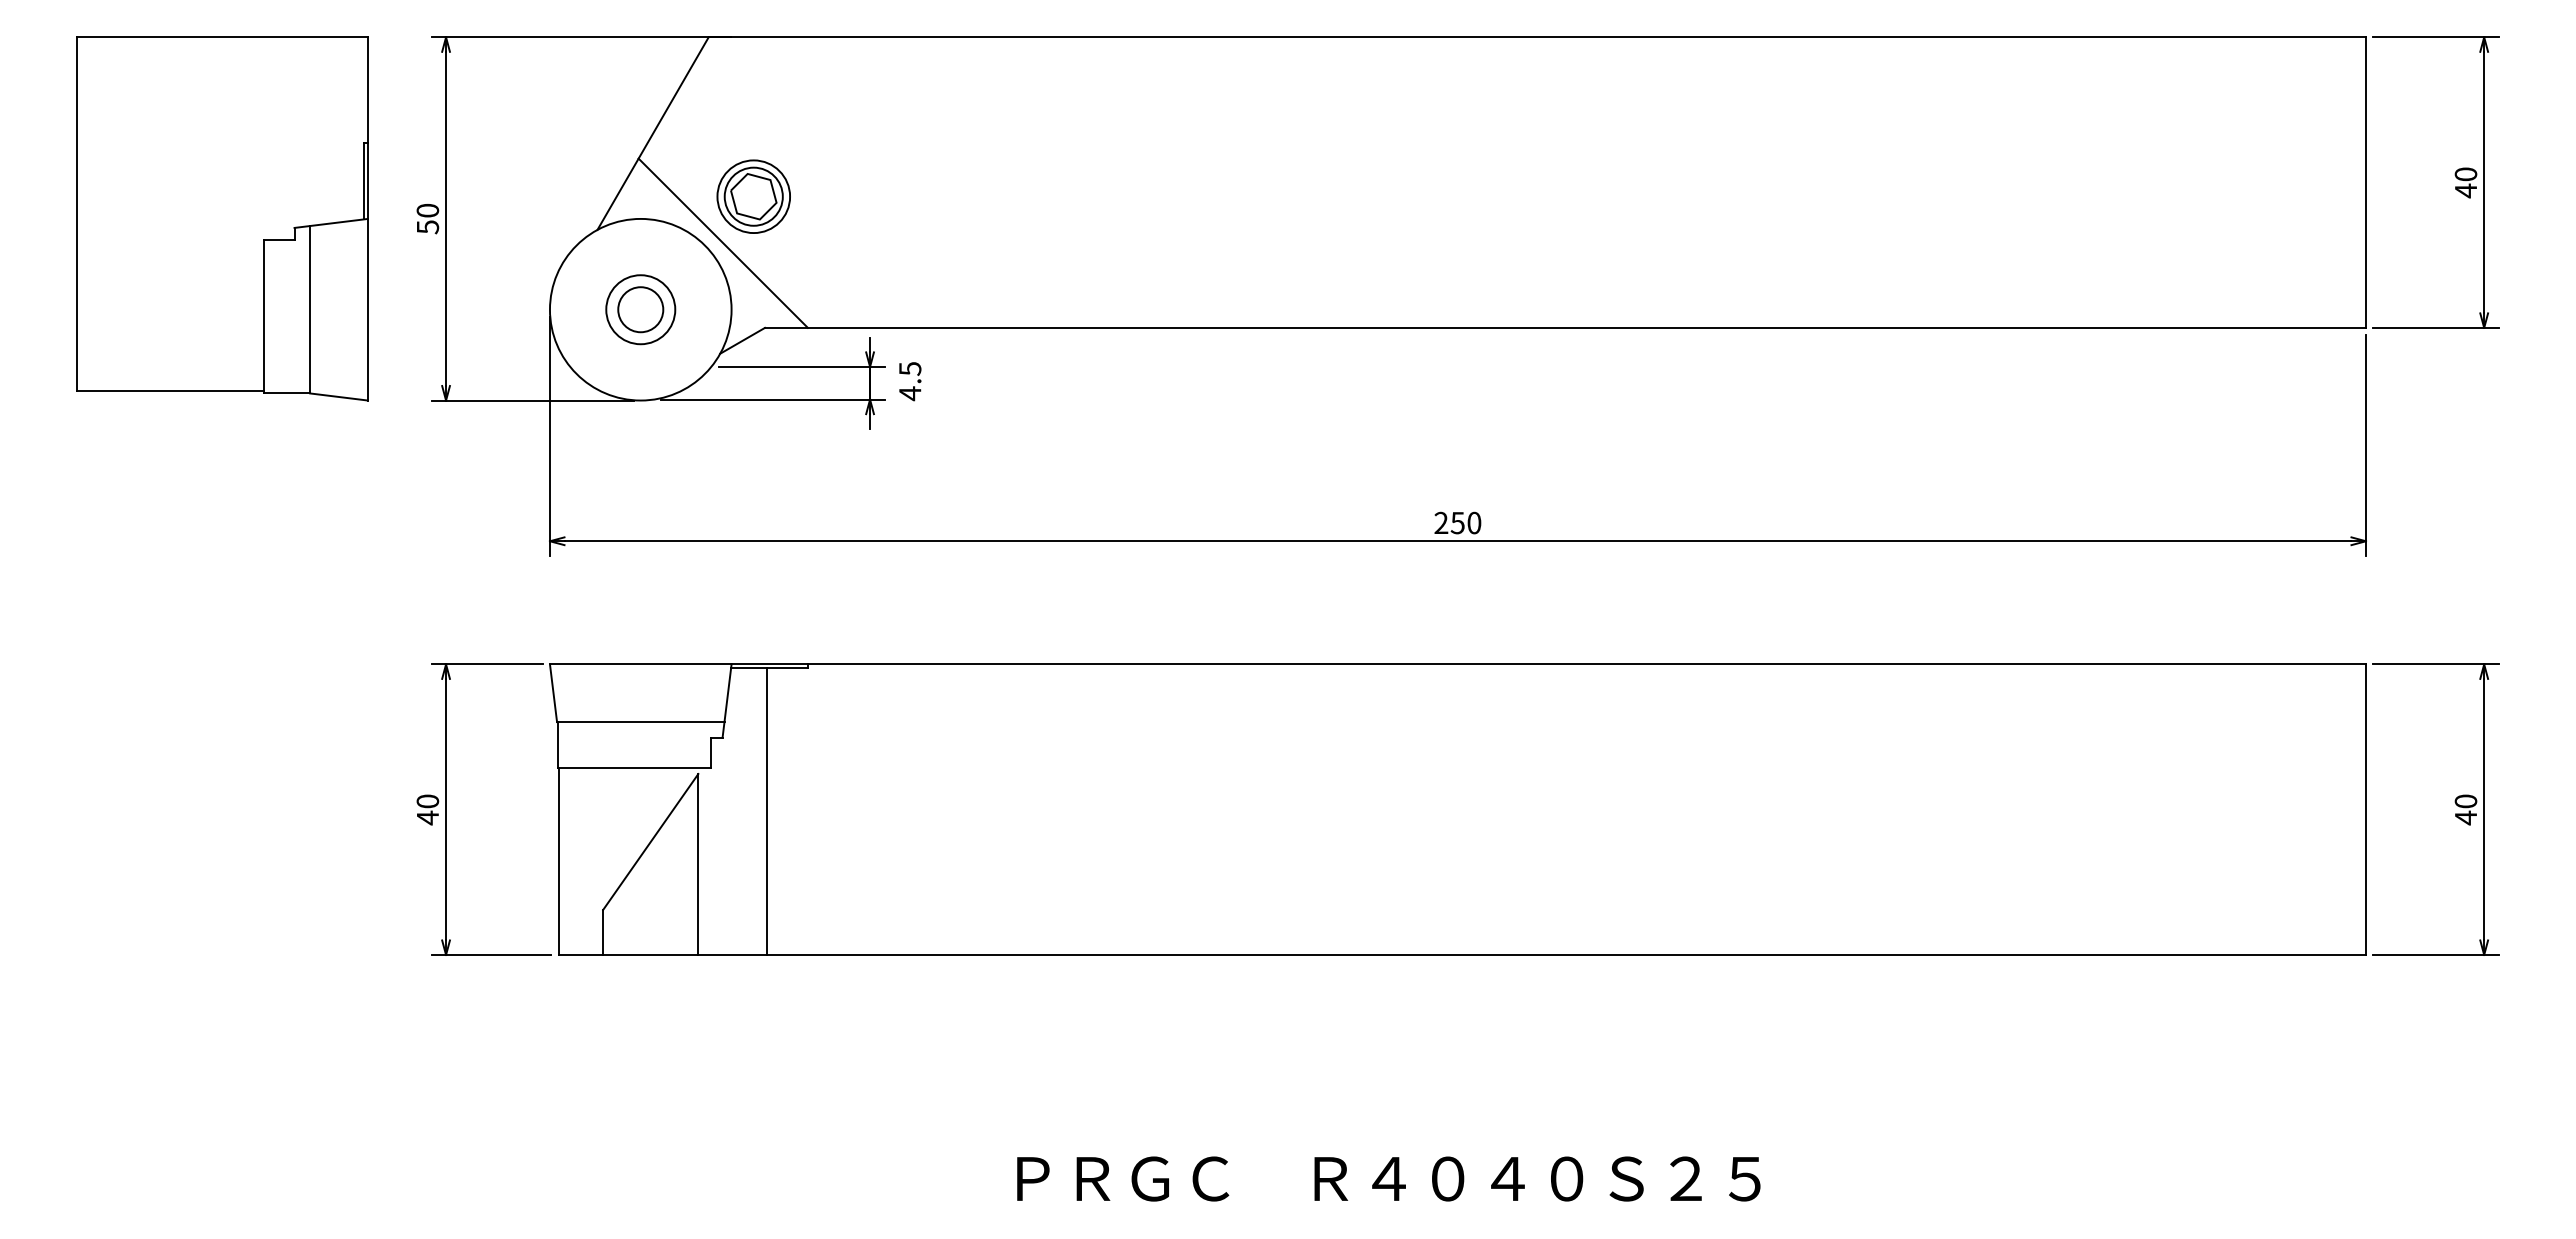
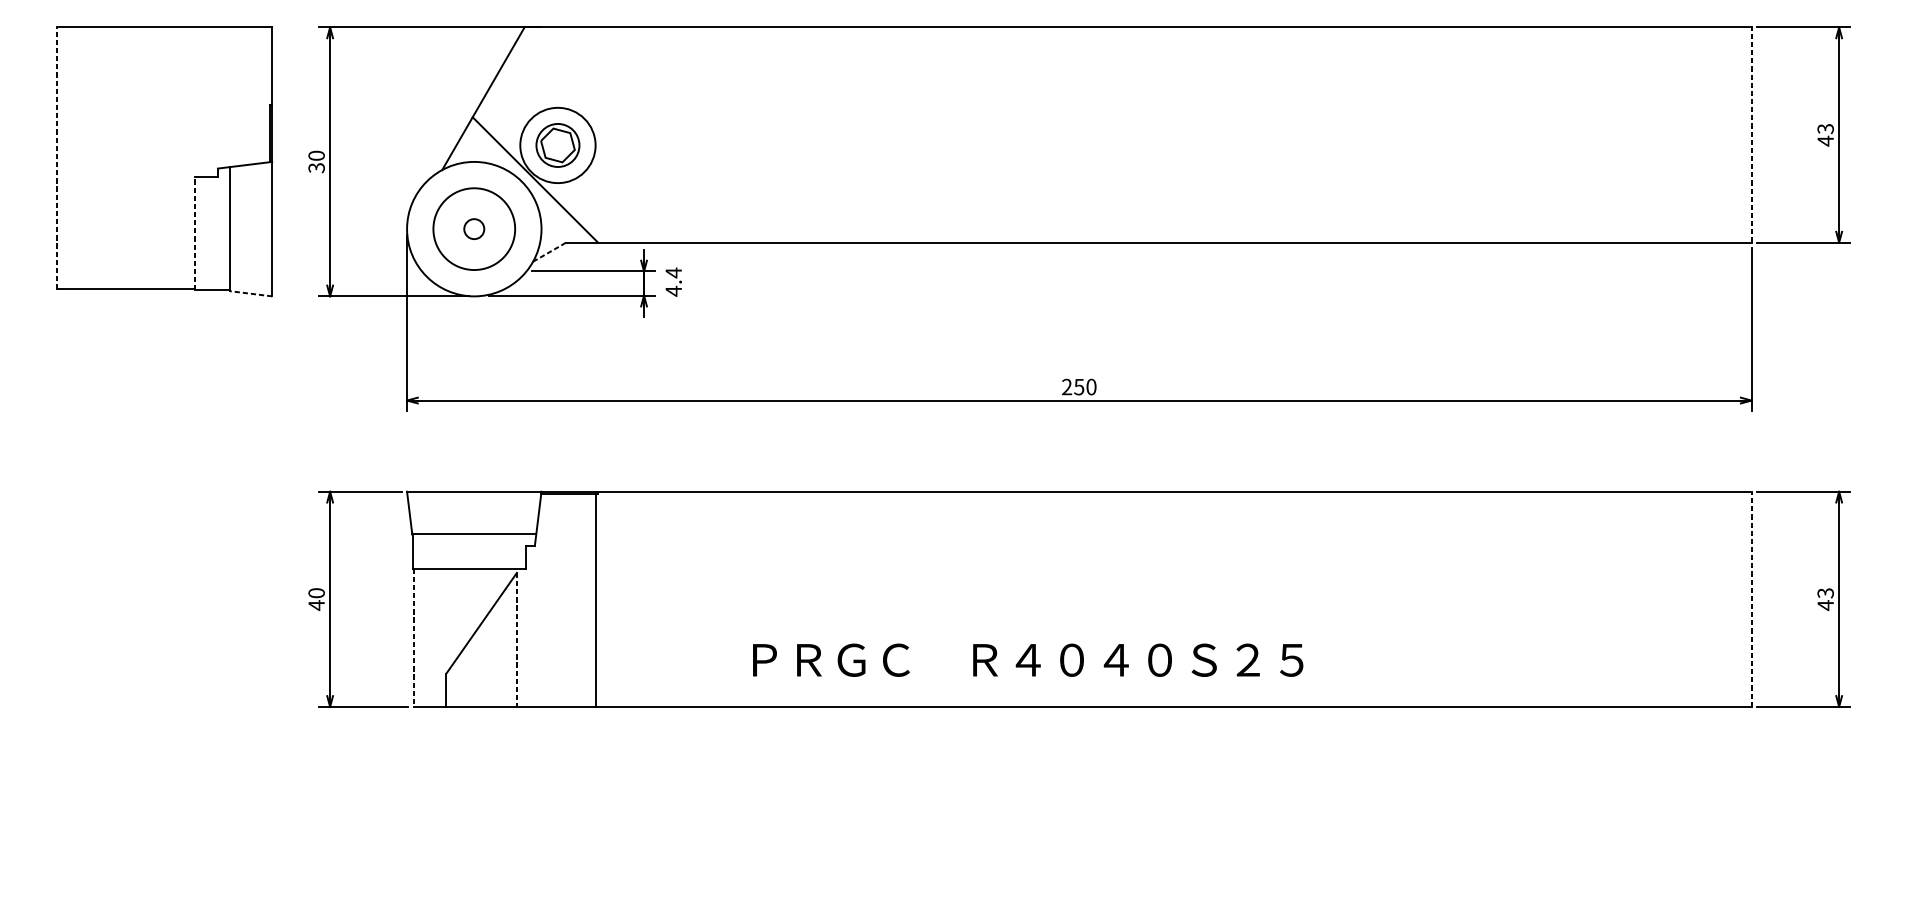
text: (2466, 174) -> (1826, 129), 40 -> 43
line: (2365, 182) -> (1751, 134), solid -> dashed
circle: (753, 196) -> (557, 145), size x1.4
line: (77, 214) -> (57, 158), solid -> dashed
text: (427, 226) -> (316, 167), 50 -> 30
circle: (640, 309) -> (474, 228), size x0.6
circle: (640, 309) -> (474, 228), size x1.6
line: (264, 315) -> (195, 233), solid -> dashed
line: (742, 340) -> (549, 251), solid -> dashed
text: (910, 368) -> (673, 272), 4.5 -> 4.4
line: (338, 396) -> (250, 293), solid -> dashed
text: (2466, 801) -> (1826, 593), 40 -> 43
line: (2365, 809) -> (1751, 599), solid -> dashed
line: (766, 811) -> (595, 600), moved
line: (559, 862) -> (414, 638), solid -> dashed
line: (698, 864) -> (517, 639), solid -> dashed
text: (1388, 1178) -> (1027, 659), moved

